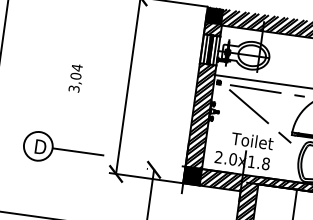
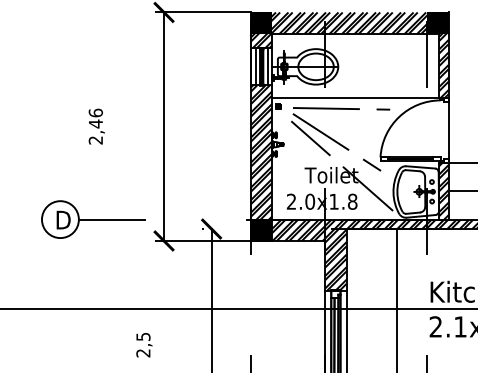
text: (75, 78) -> (95, 126), 3,04 -> 2,46
line: (262, 134) -> (342, 165), added

